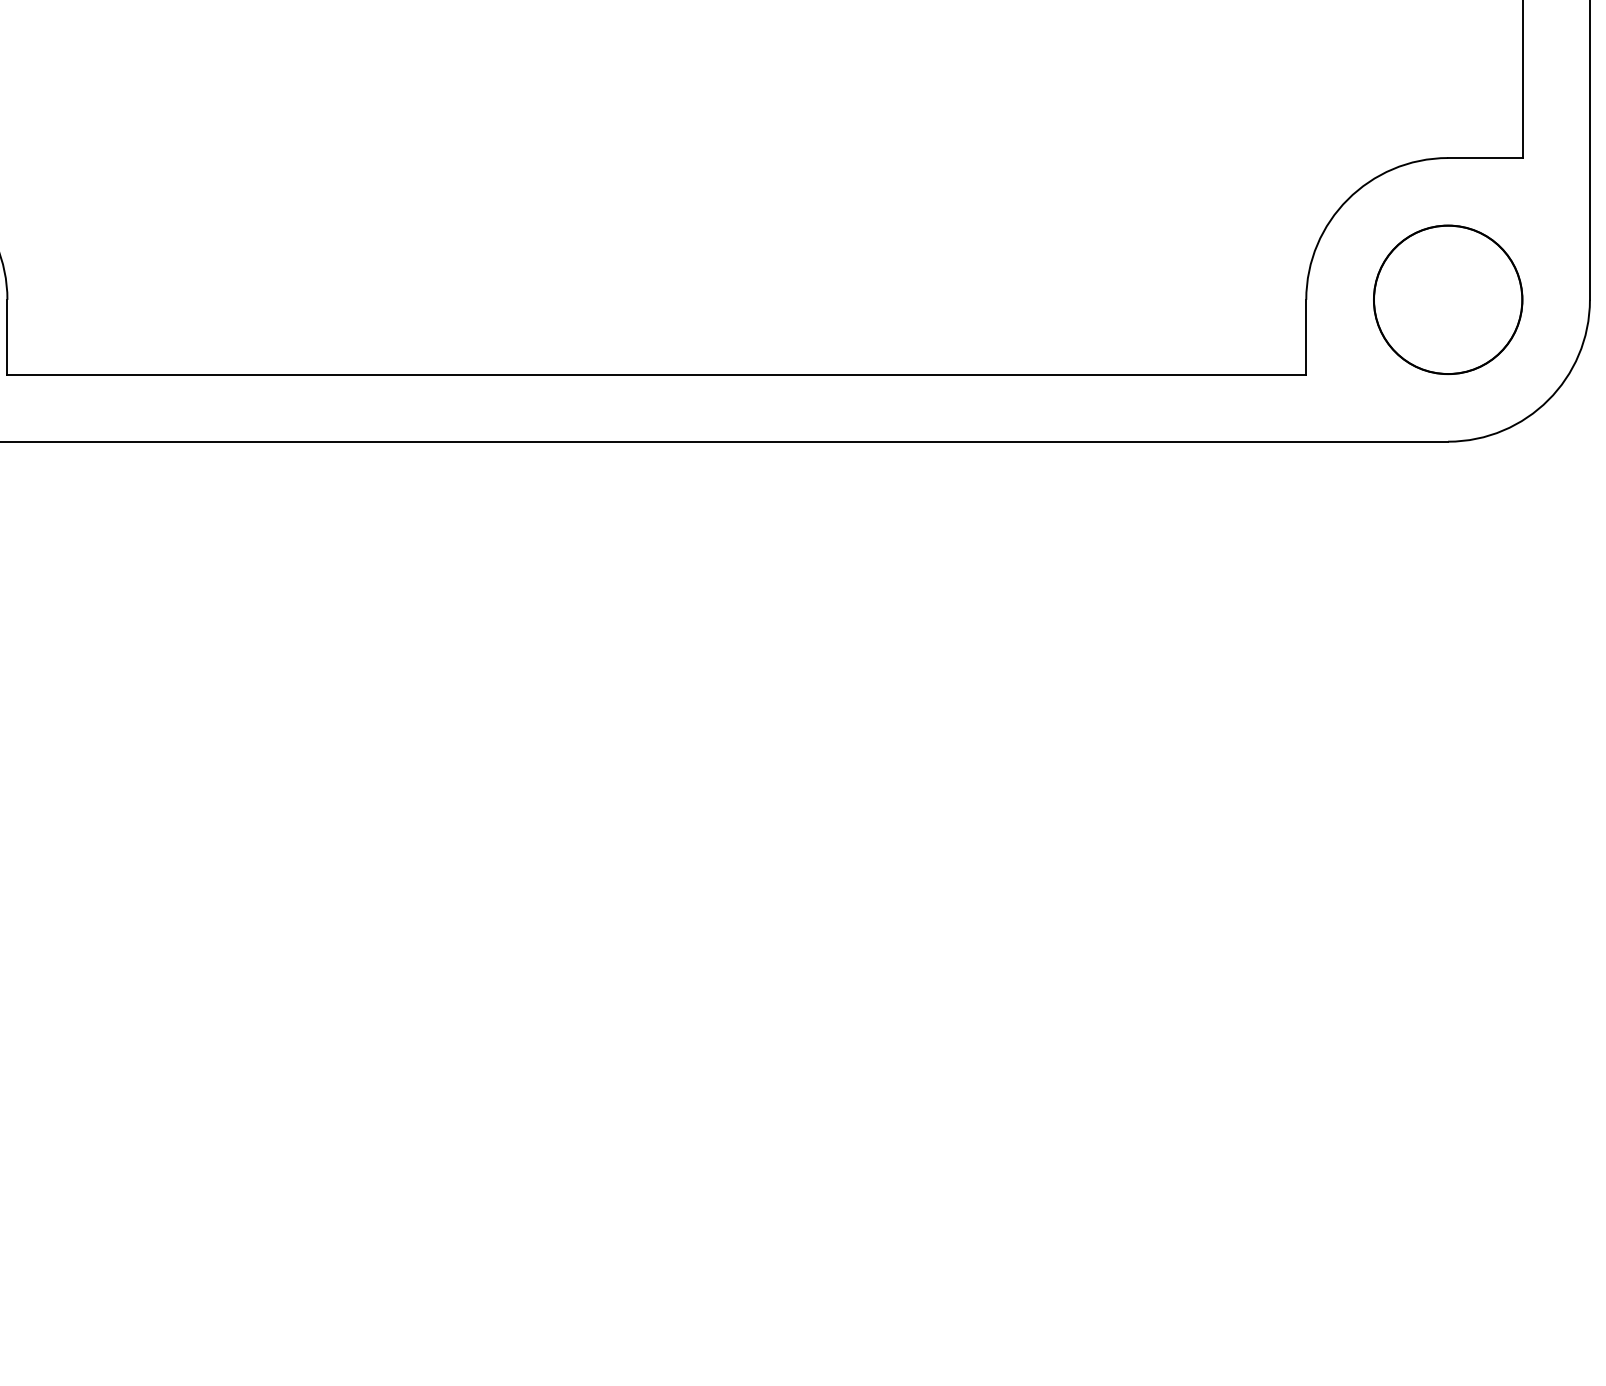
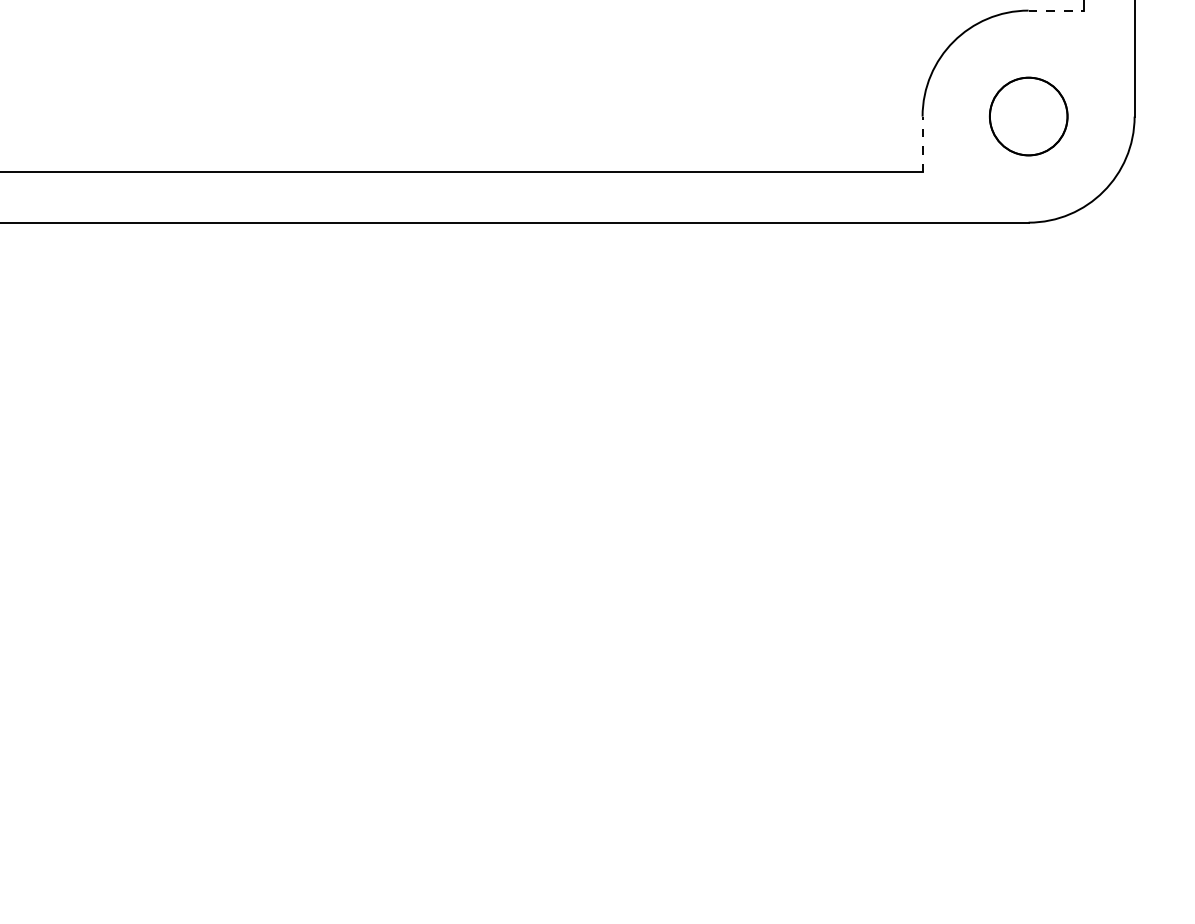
line: (1485, 158) -> (1056, 10), solid -> dashed
circle: (1448, 299) -> (1028, 116), size x0.7
line: (1306, 336) -> (922, 144), solid -> dashed

